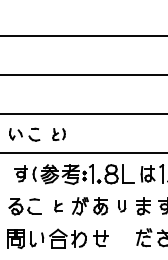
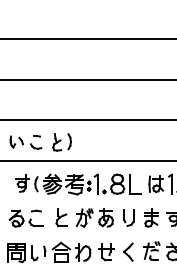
part: (58, 134) -> (61, 142), size x1.43
part: (58, 205) -> (61, 217), size x1.43
part: (121, 206) -> (128, 218), size x1.43
part: (121, 238) -> (128, 252), added

